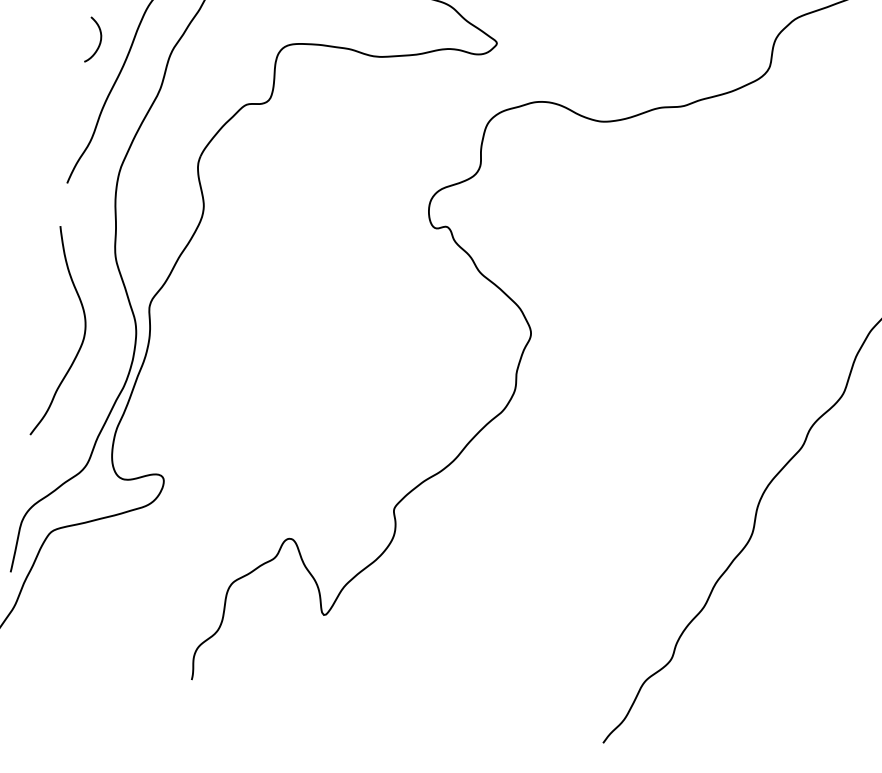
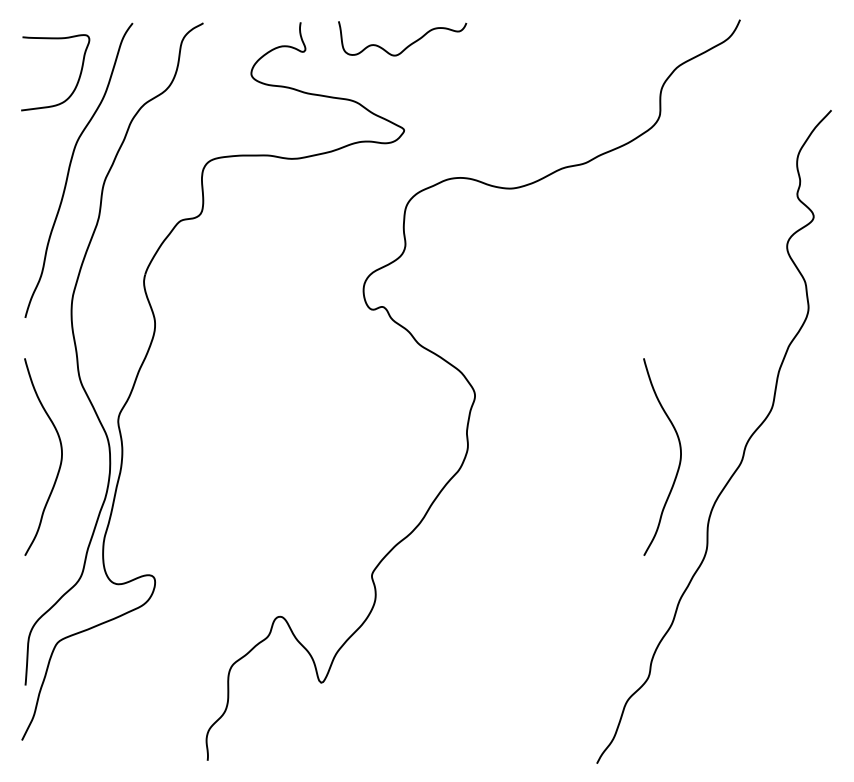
curve: (100, 40) -> (36, 181), removed
curve: (737, 433) -> (679, 458), added

